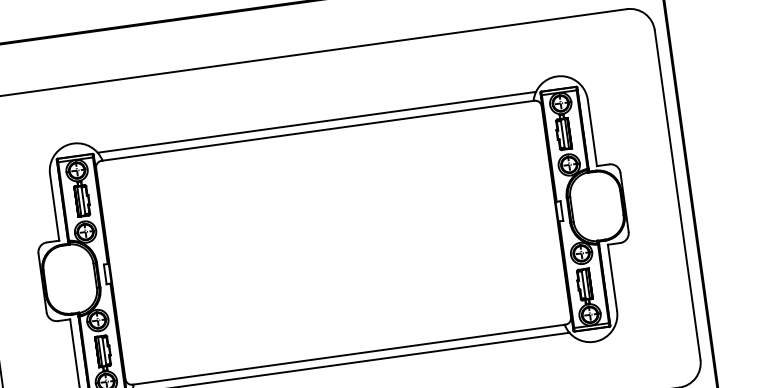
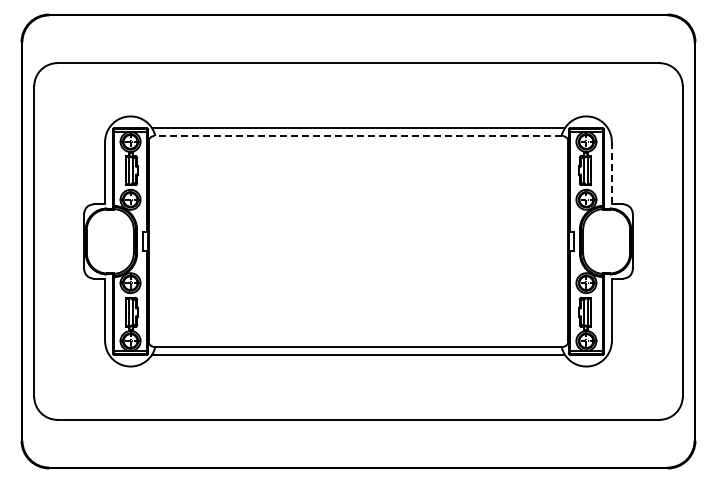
line: (318, 131) -> (358, 136), solid -> dashed
line: (592, 133) -> (611, 173), solid -> dashed

